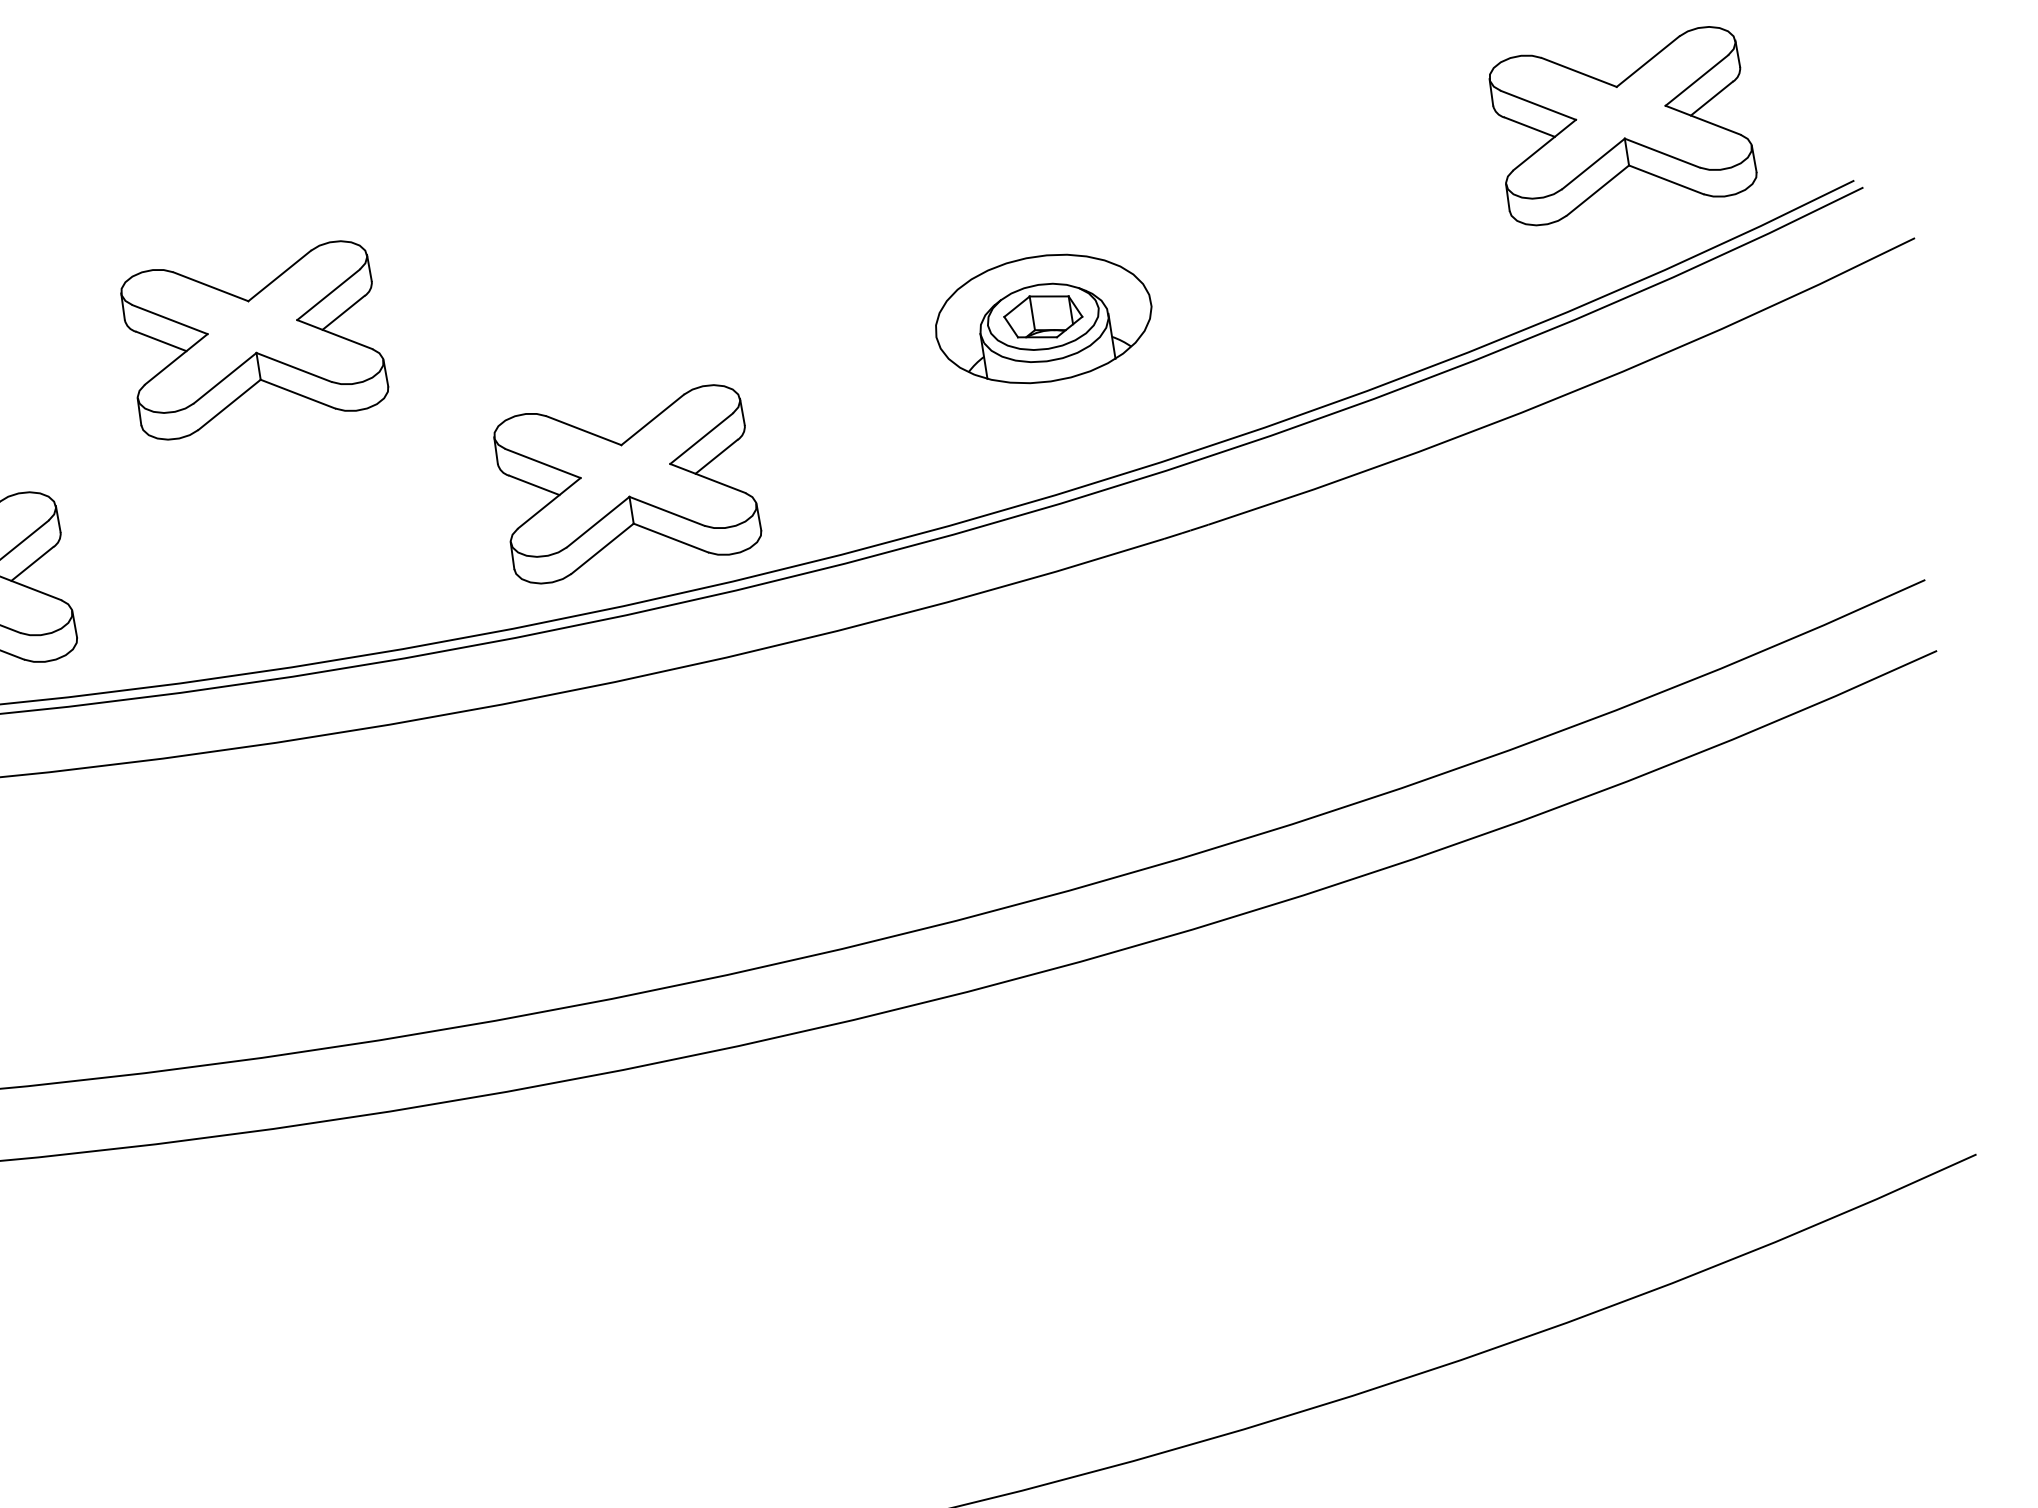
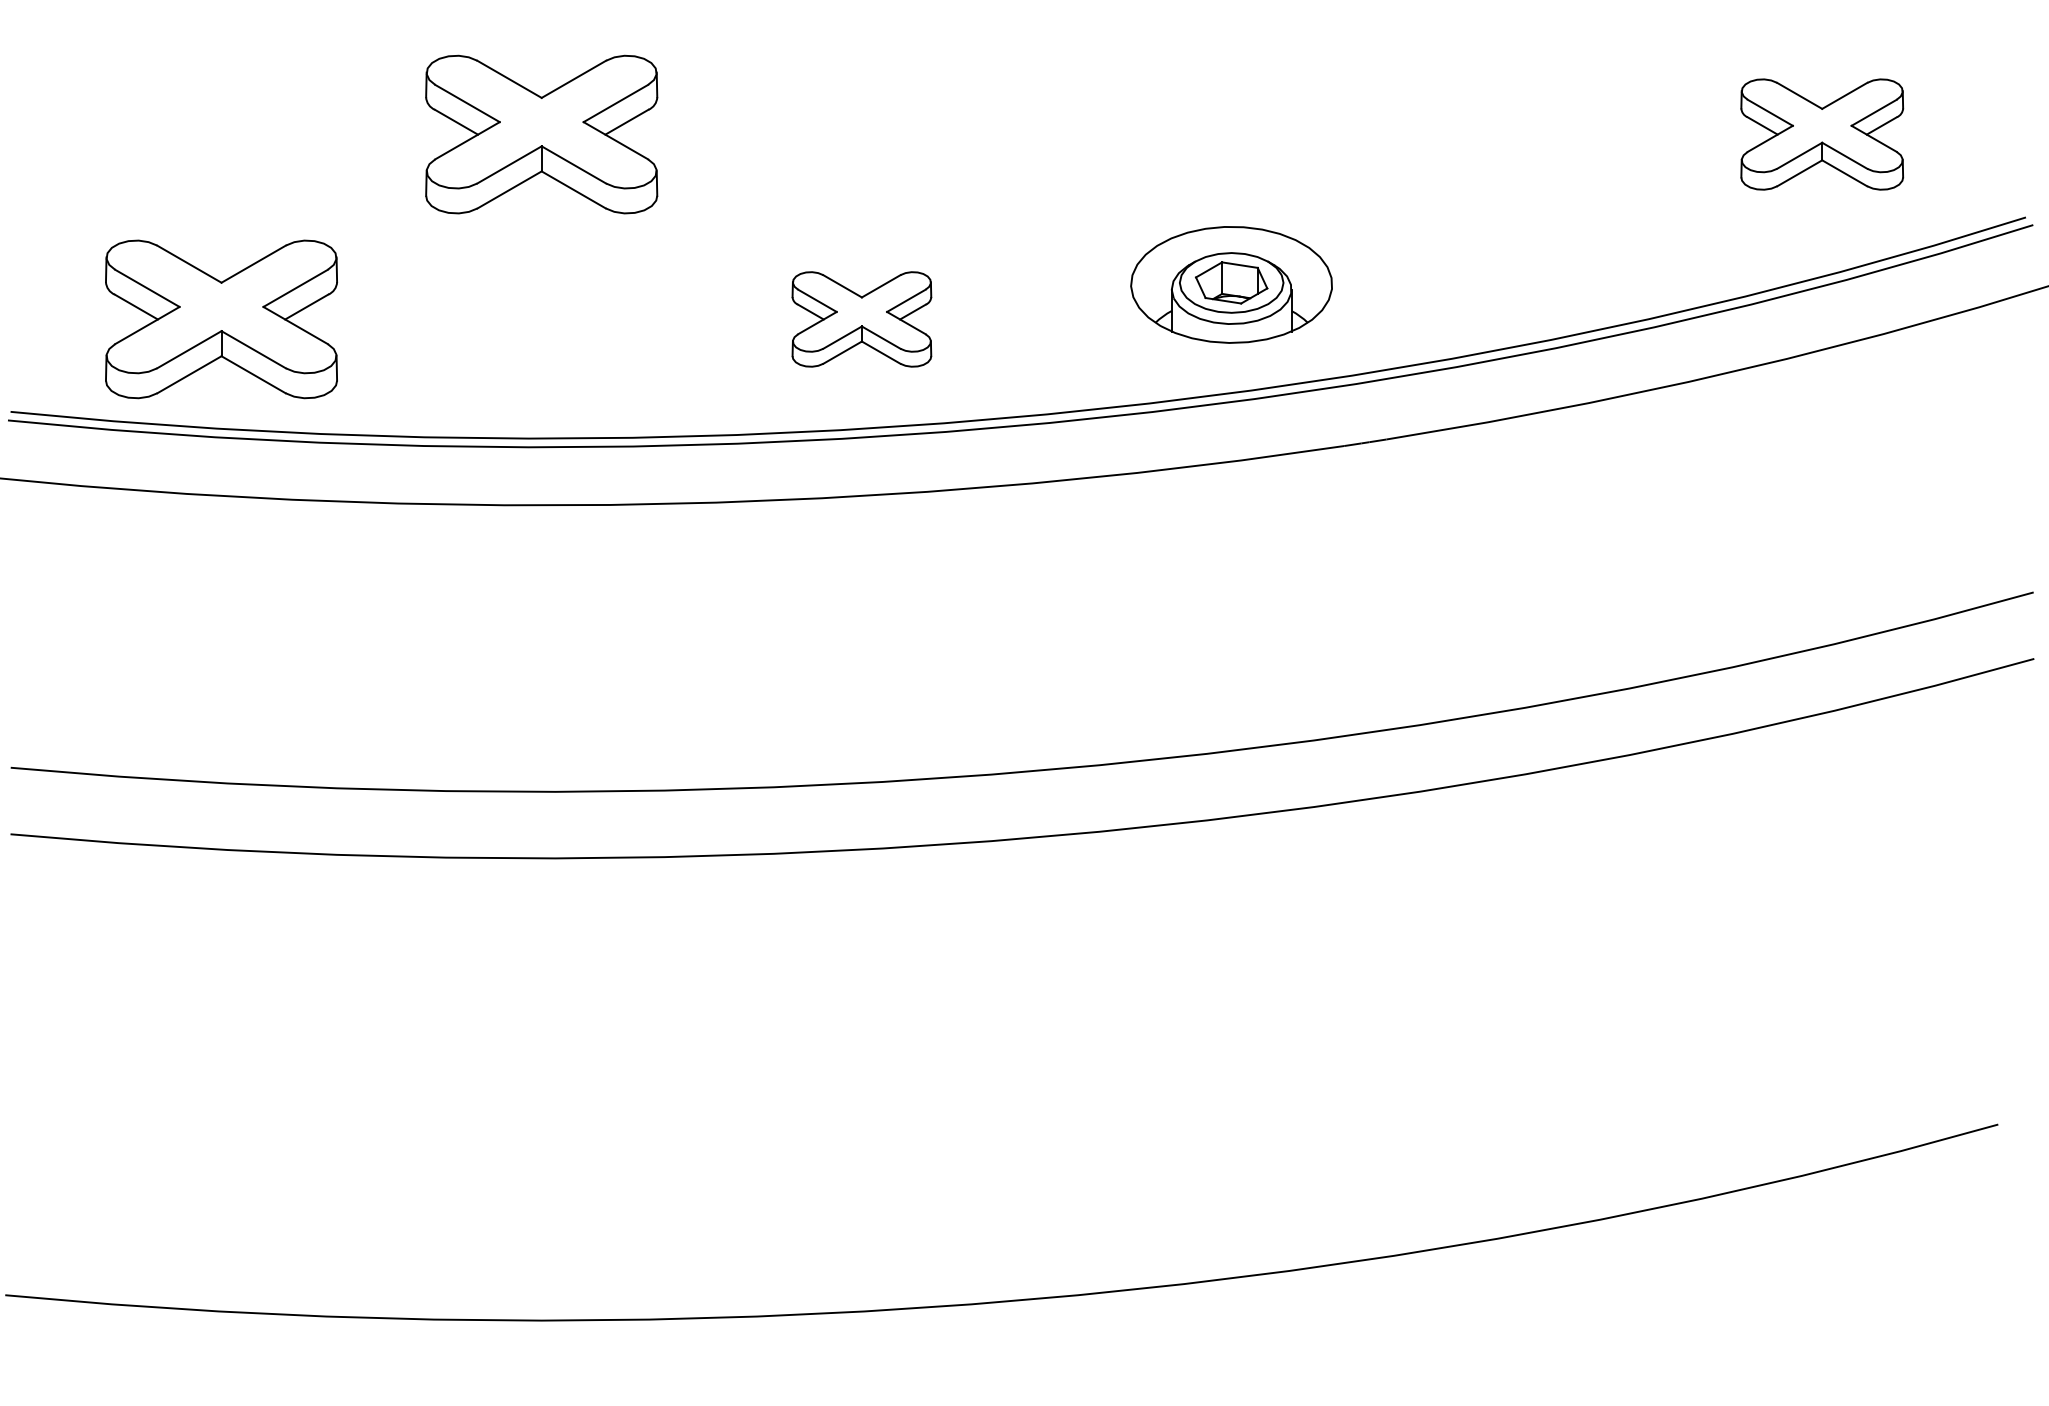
part: (1621, 126) -> (1821, 134), size x0.7
part: (1043, 318) -> (1231, 284), moved
part: (627, 484) -> (861, 319), size x0.6

